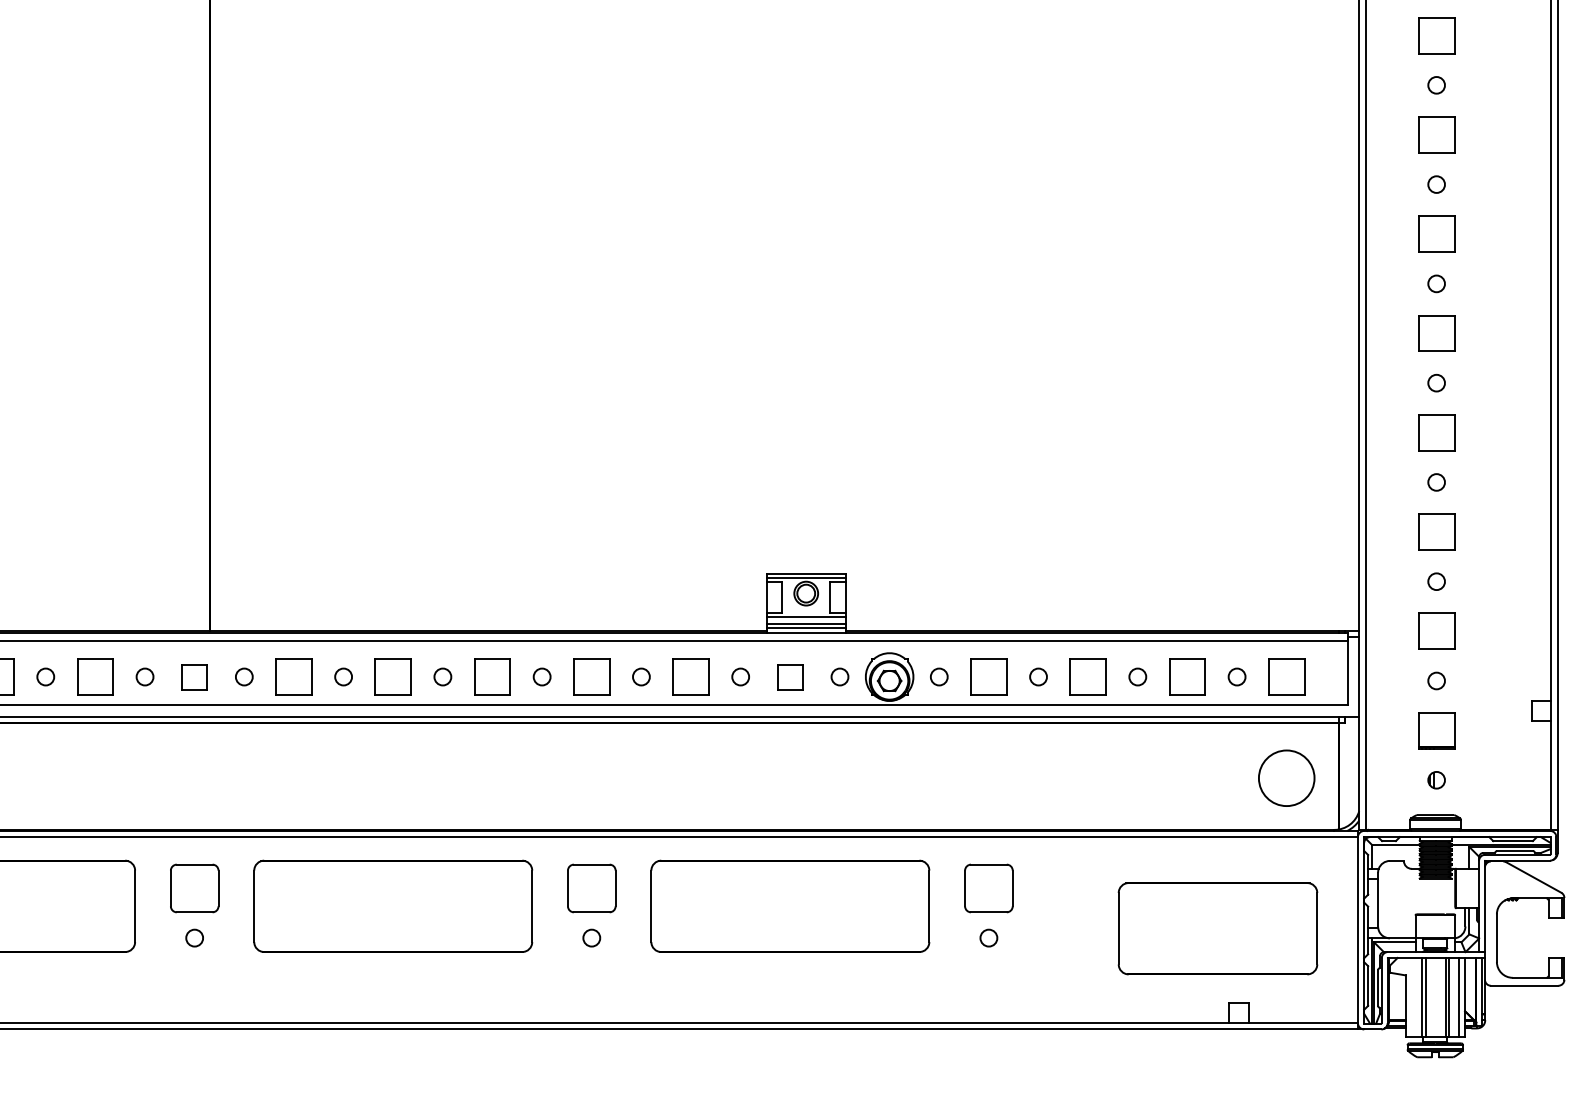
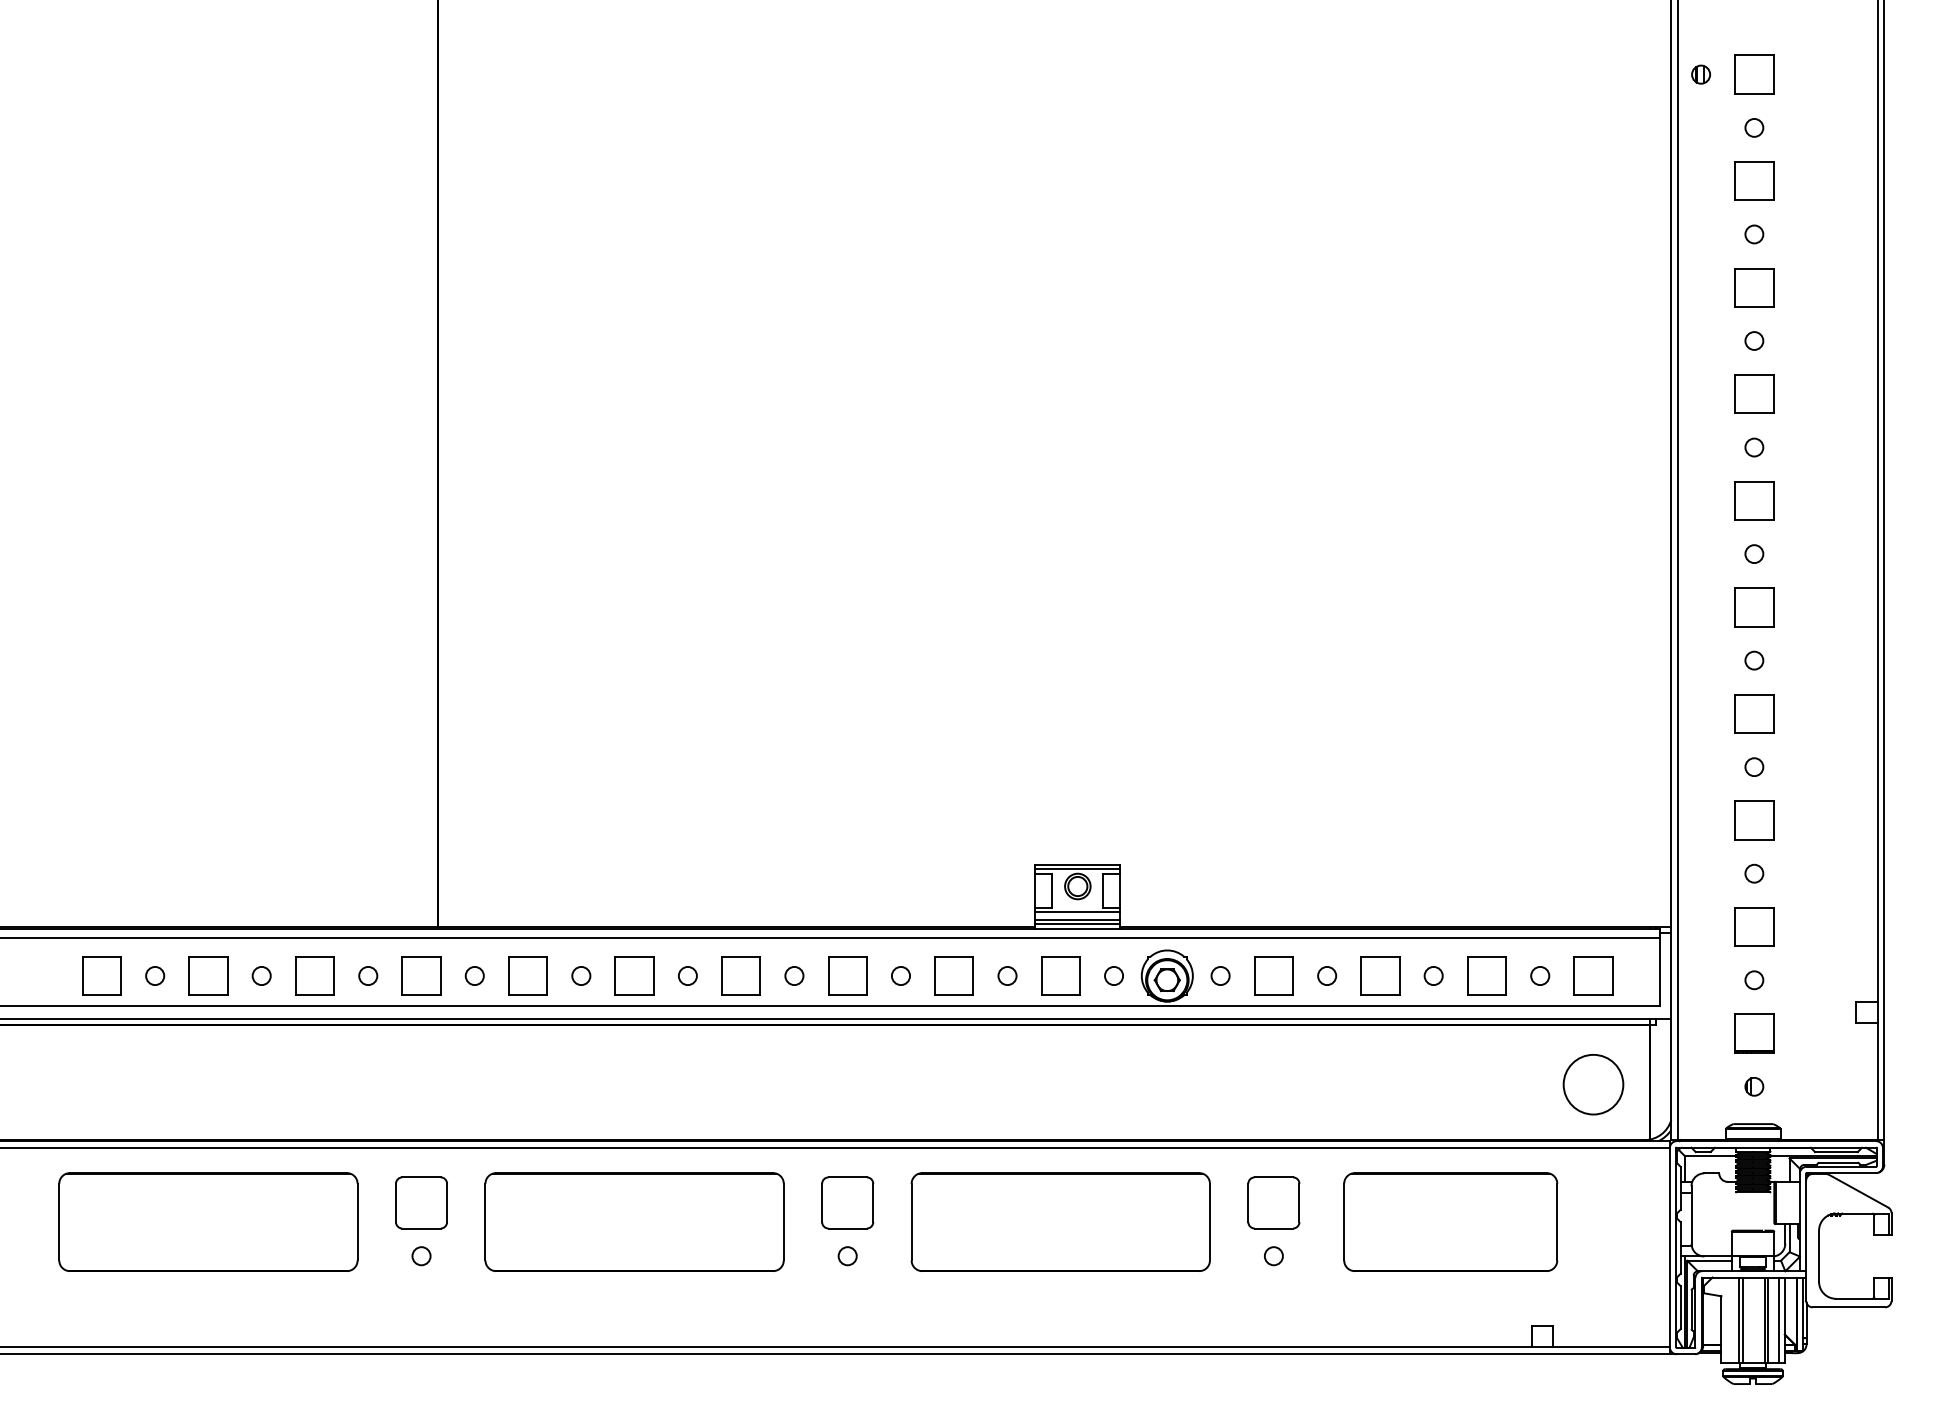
part: (194, 676) -> (421, 975), size x1.43
part: (790, 676) -> (1060, 975), size x1.43
part: (1217, 928) -> (1450, 1221), moved

